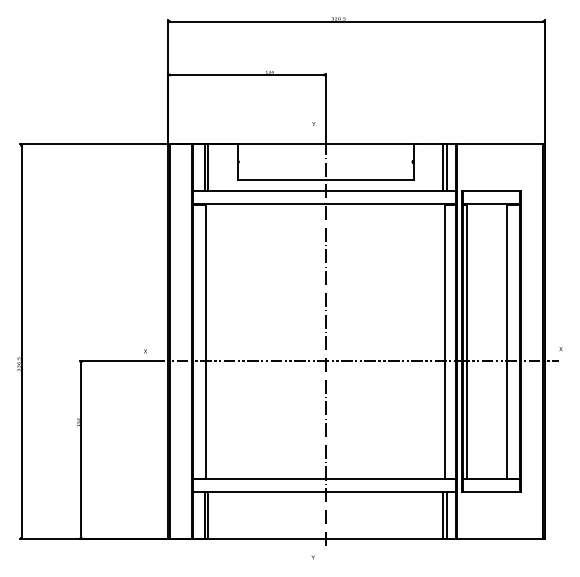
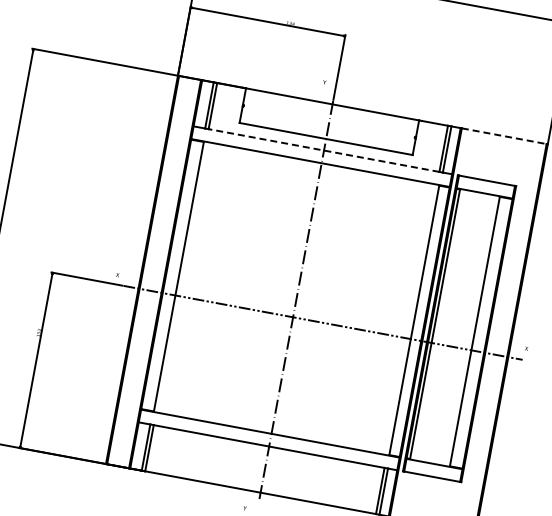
line: (500, 144) -> (504, 136), solid -> dashed
line: (325, 191) -> (323, 150), solid -> dashed

